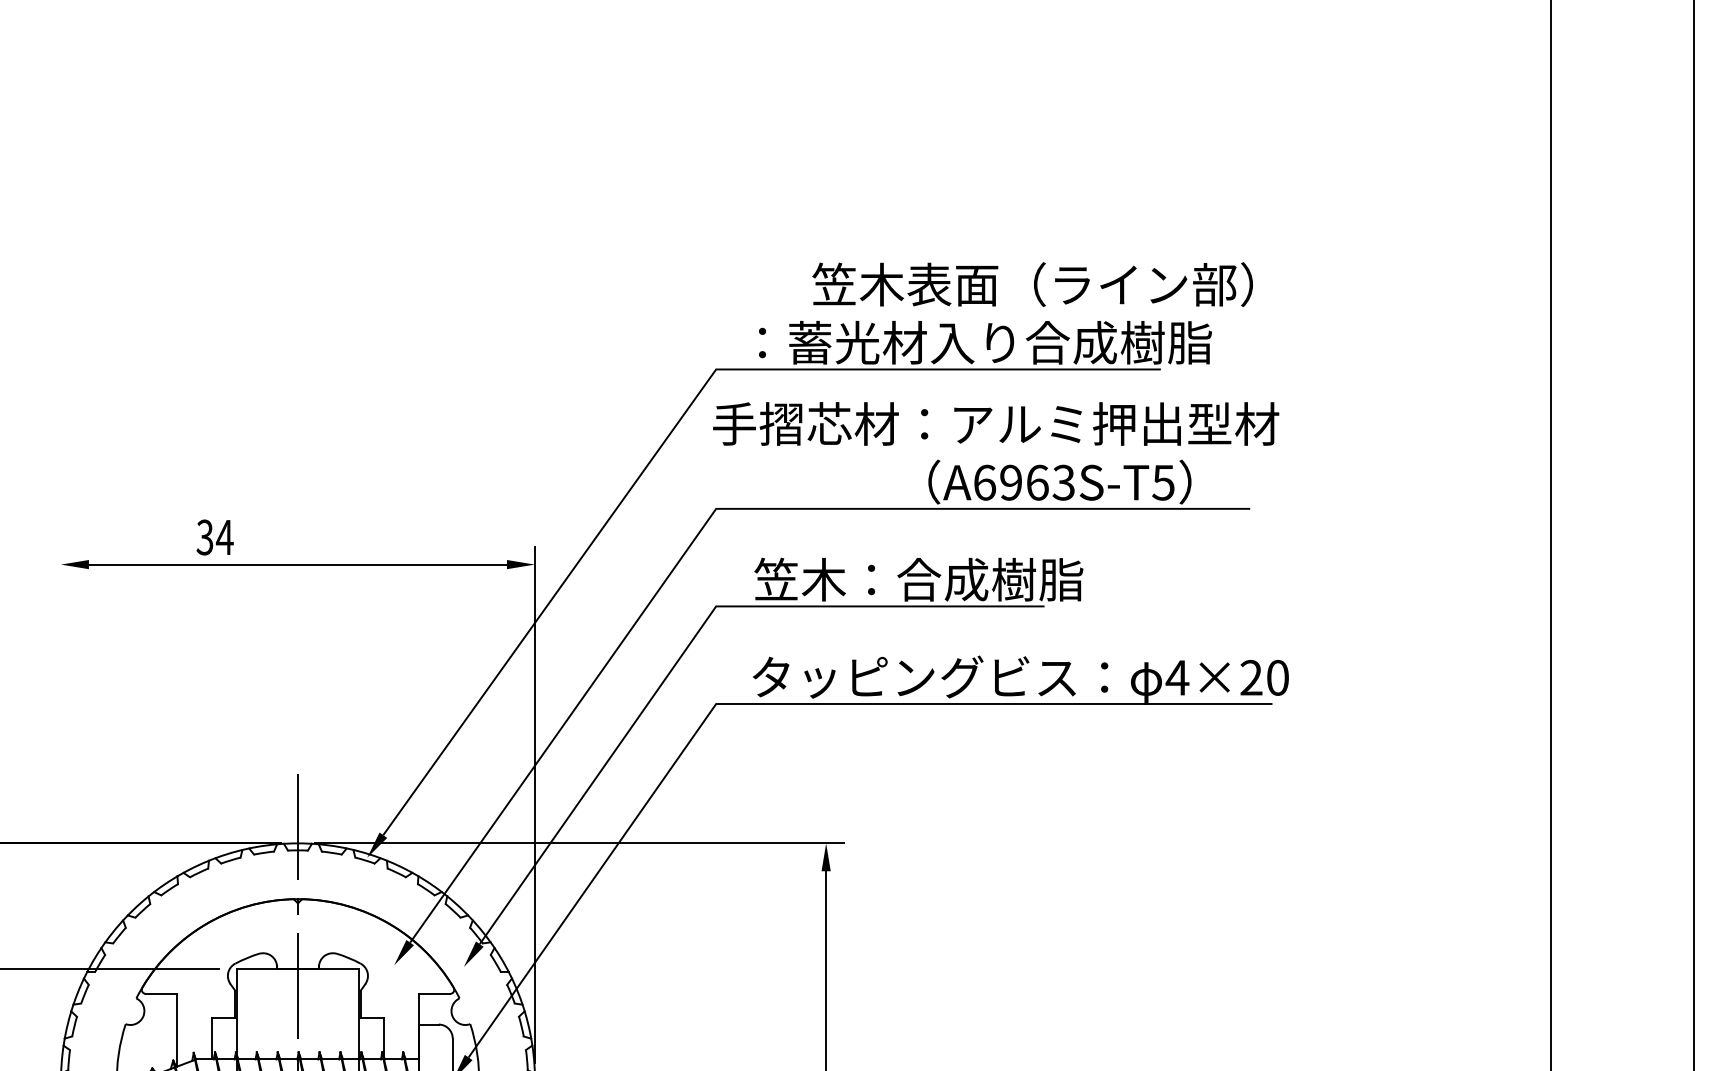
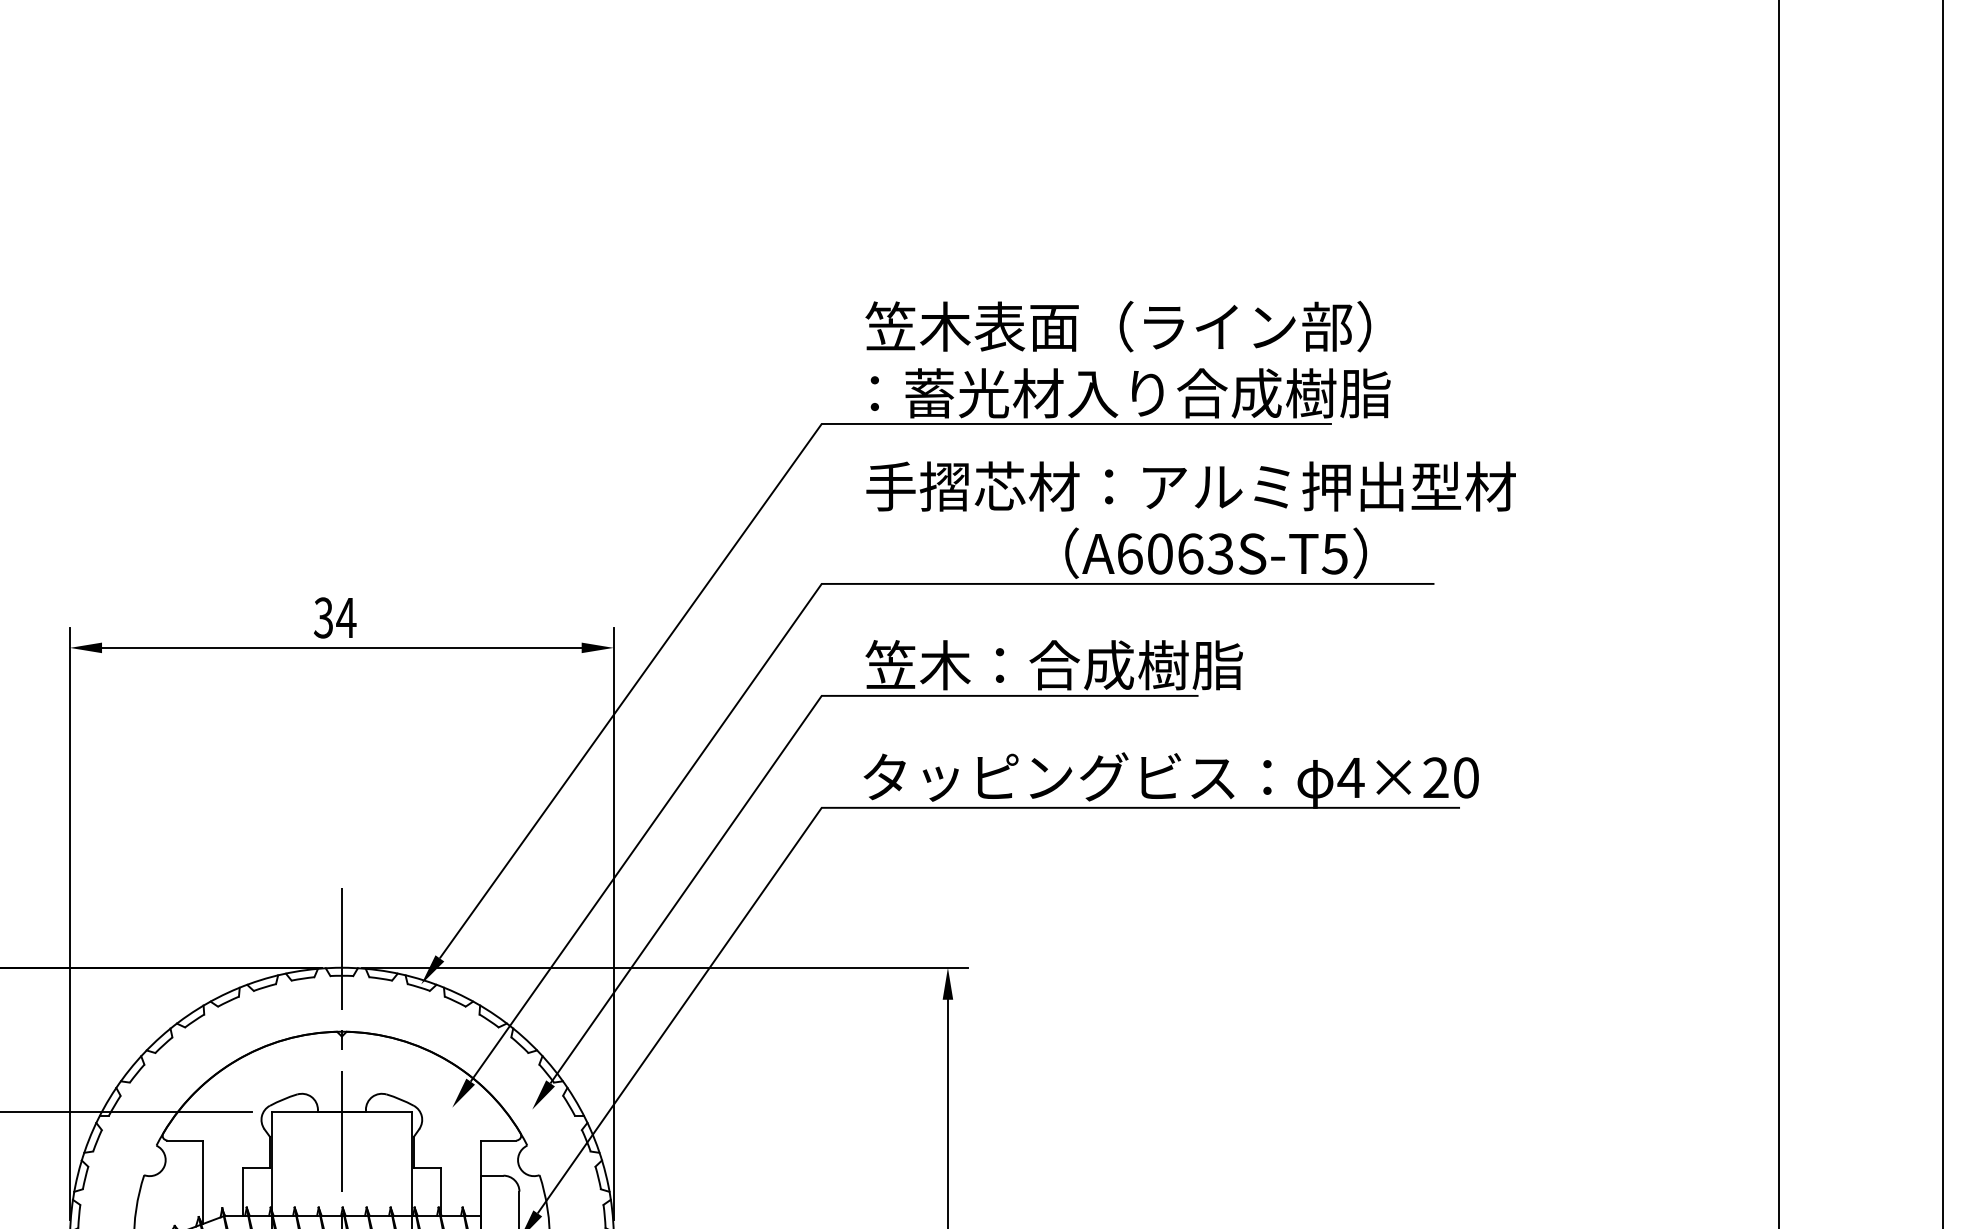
text: (1032, 284) -> (1118, 326), moved
text: (996, 423) -> (1191, 485), moved
text: (1011, 482) -> (1160, 553), A6963S-T5 -> A6063S-T5
text: (214, 537) -> (334, 617), moved
line: (60, 804) -> (69, 923), added

